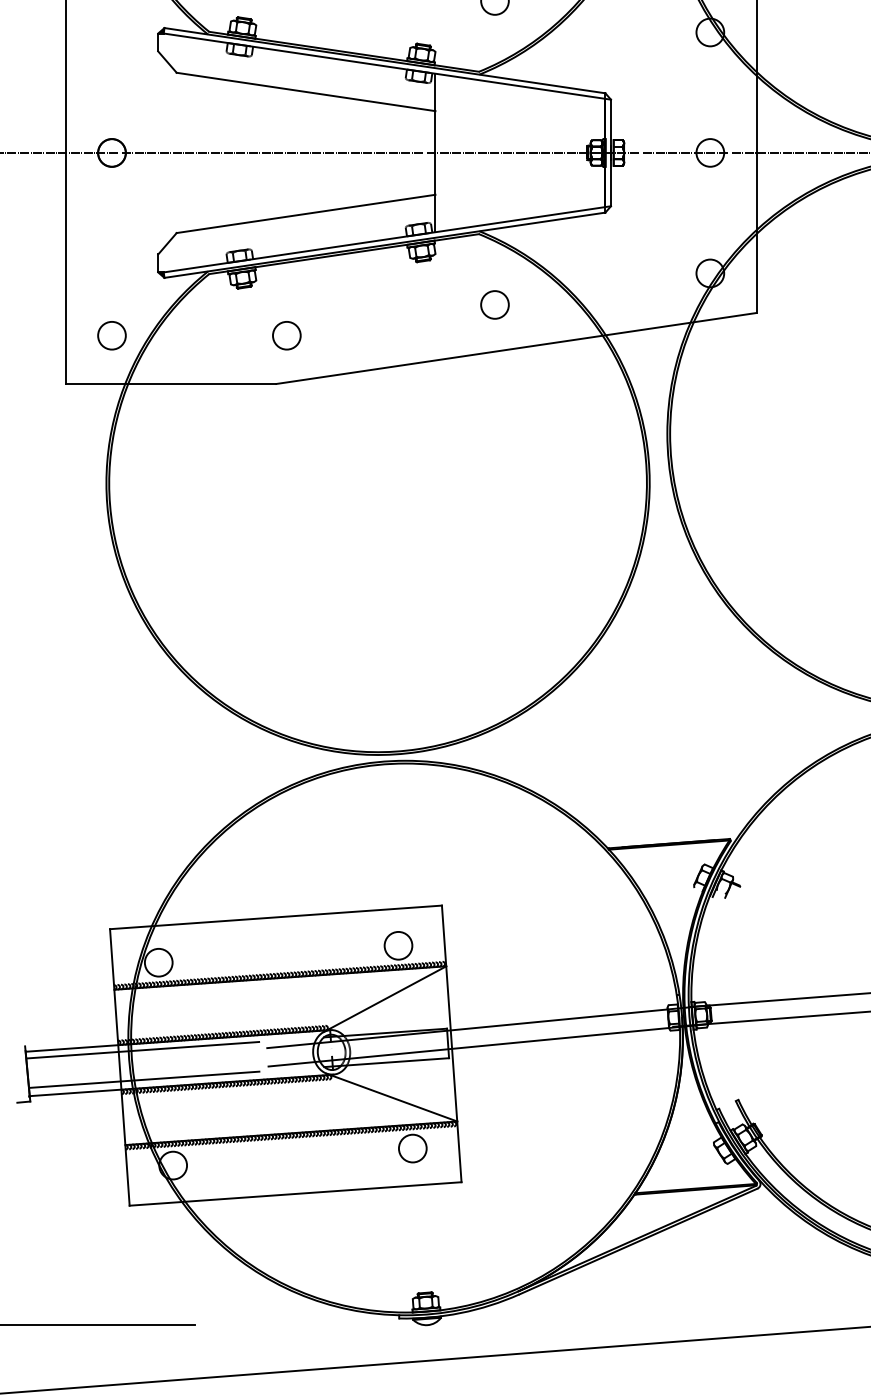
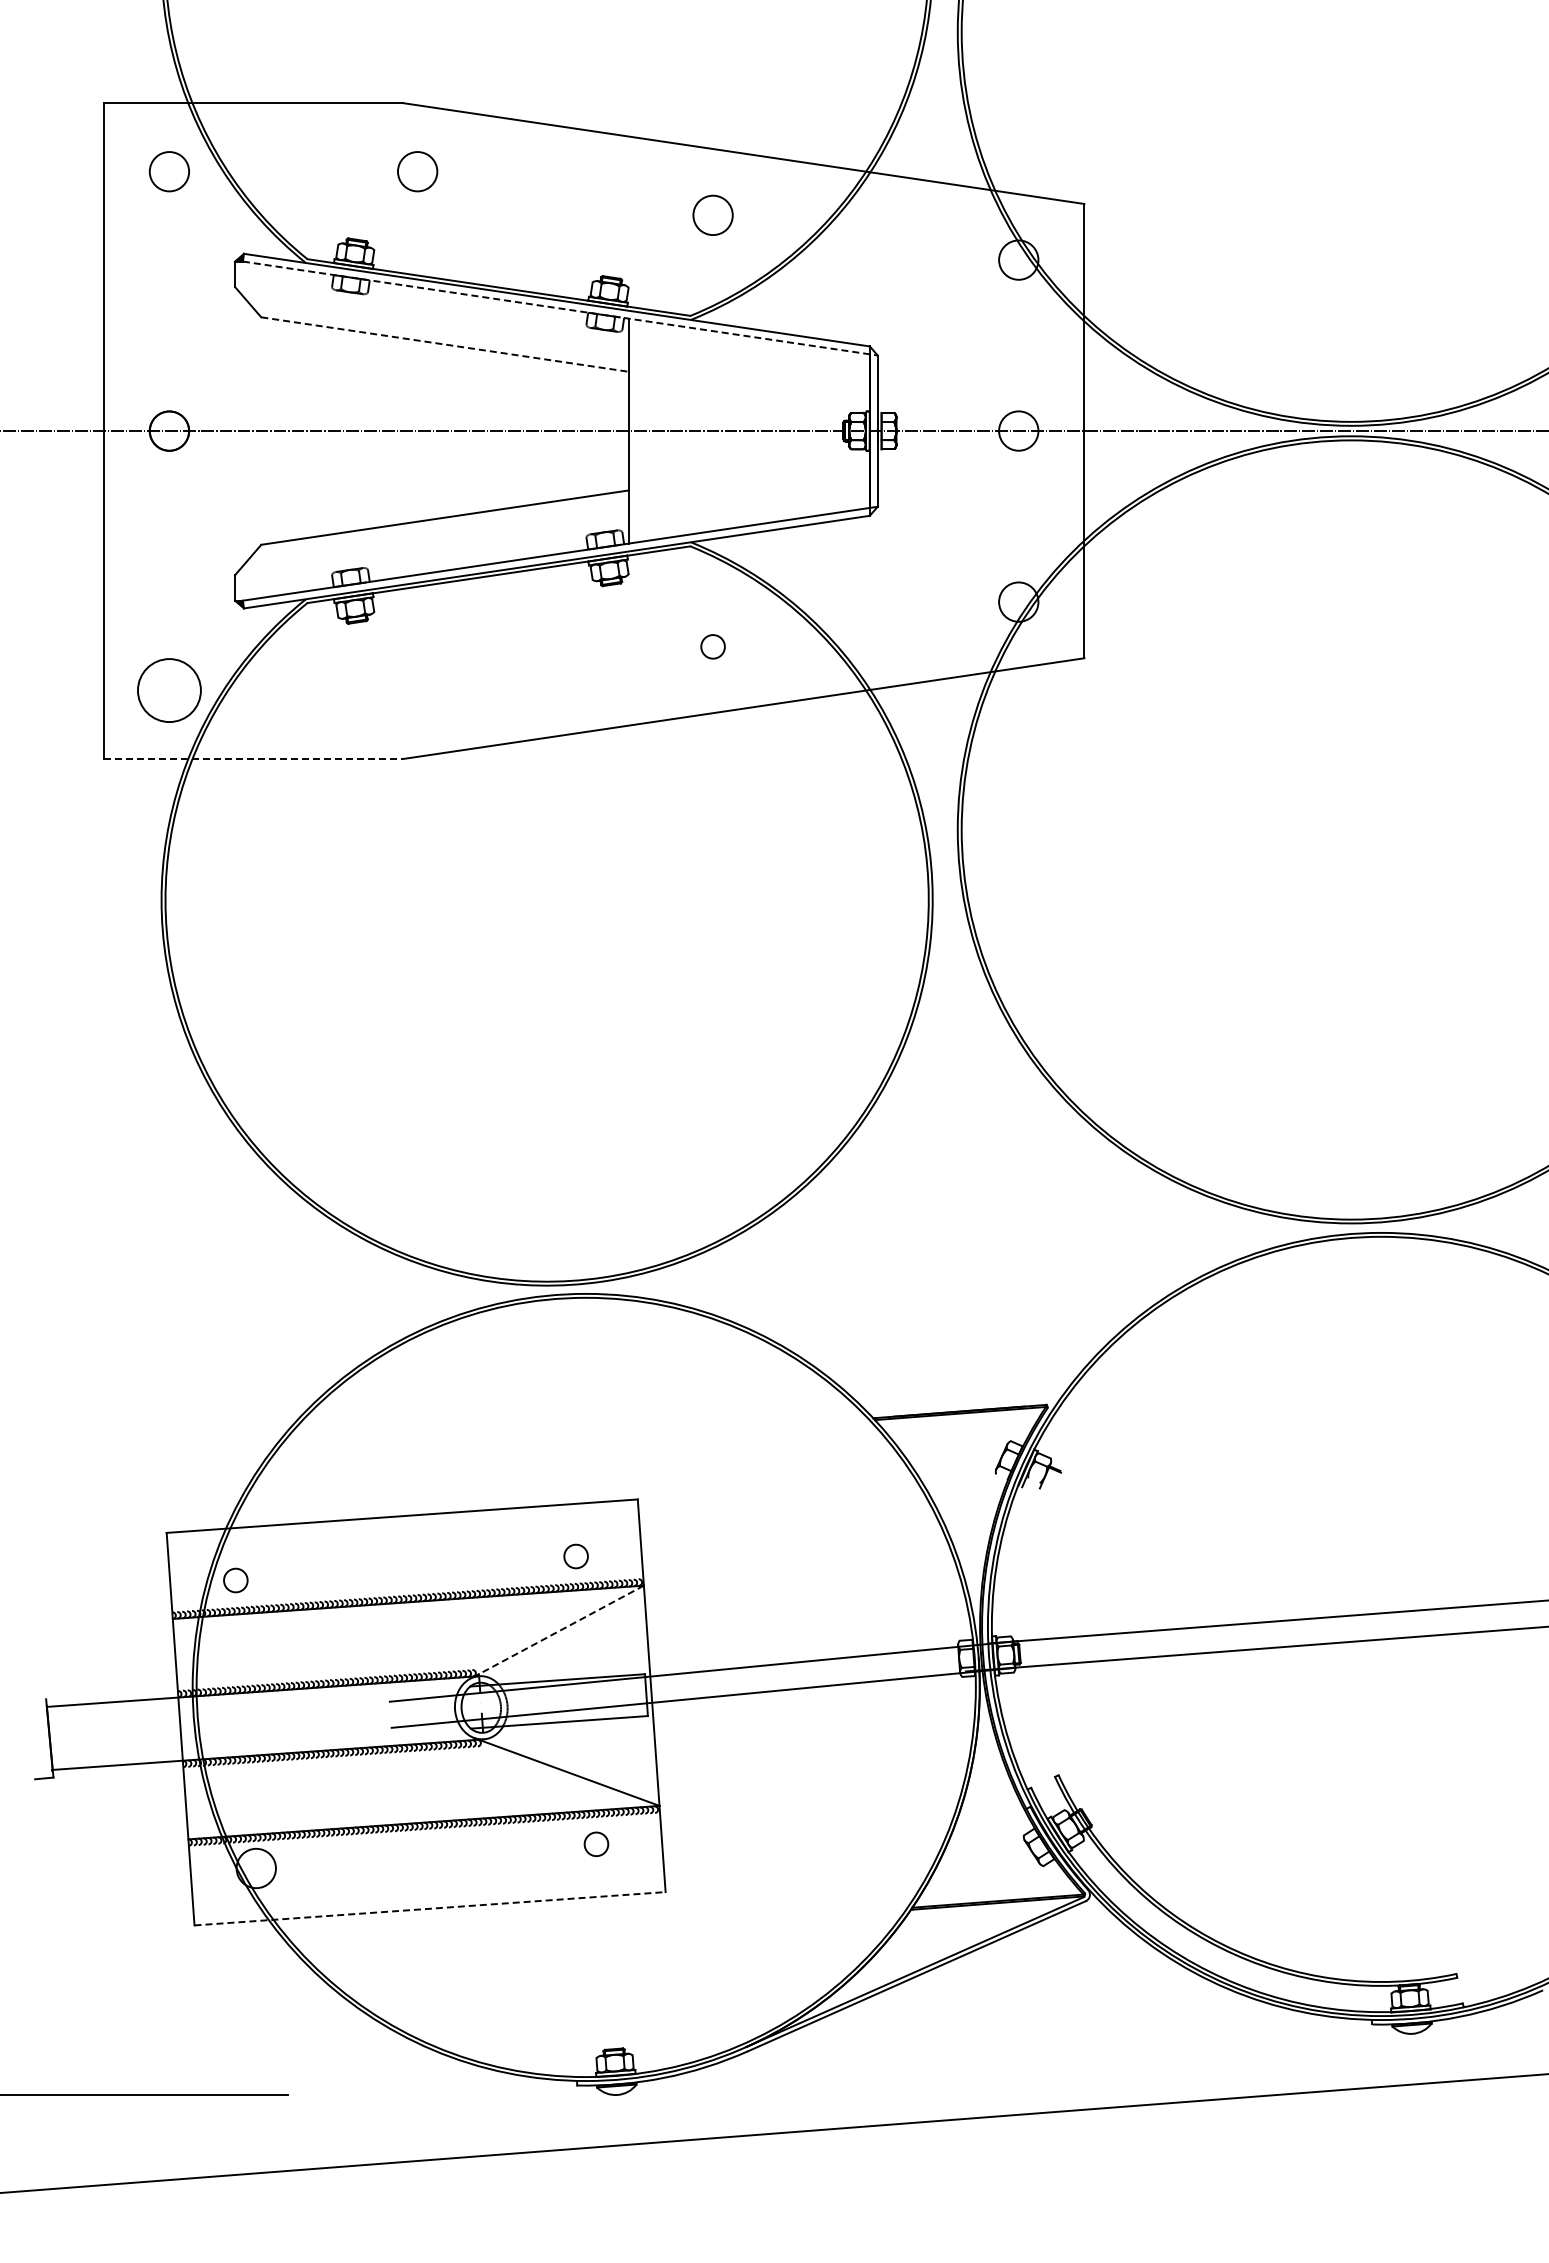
line: (387, 66) -> (560, 308), solid -> dashed
line: (305, 91) -> (444, 344), solid -> dashed
circle: (494, 304) -> (712, 646), size x0.6
circle: (112, 335) -> (169, 690), size x1.6
circle: (286, 335) -> (417, 690), removed
line: (171, 384) -> (253, 759), solid -> dashed
circle: (398, 945) -> (575, 1556), size x0.6
circle: (158, 962) -> (235, 1580), size x0.6
line: (385, 999) -> (557, 1632), solid -> dashed
line: (143, 1050) -> (213, 1704), removed
line: (144, 1079) -> (215, 1746), removed
circle: (412, 1148) -> (596, 1844), size x0.6
line: (295, 1193) -> (430, 1908), solid -> dashed

